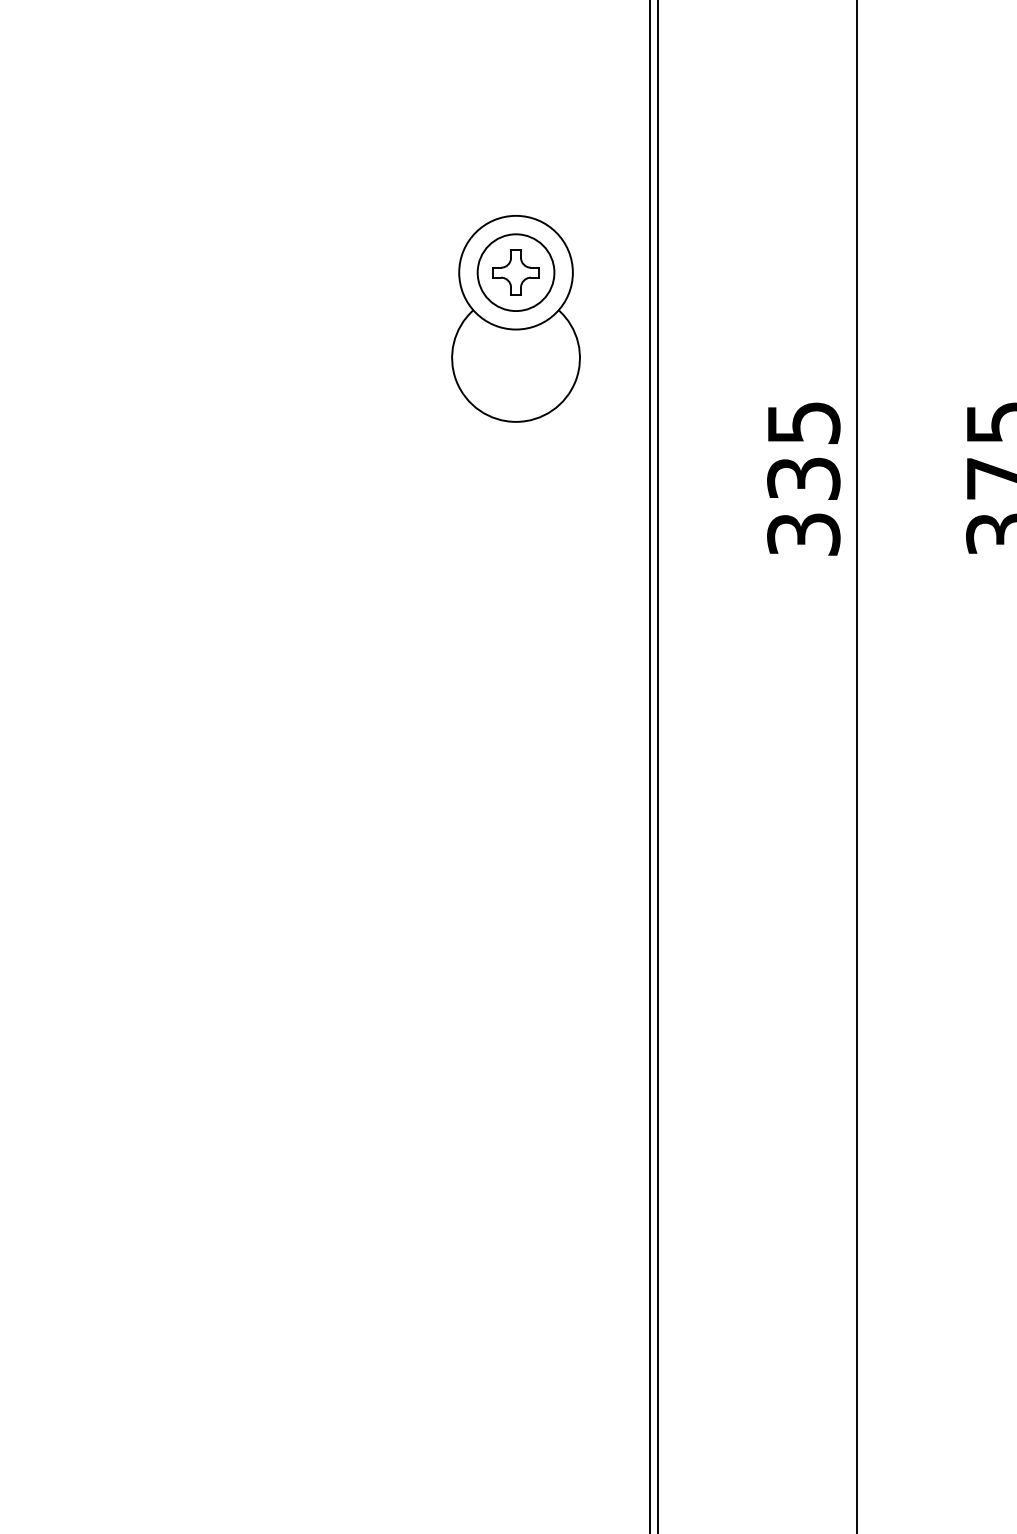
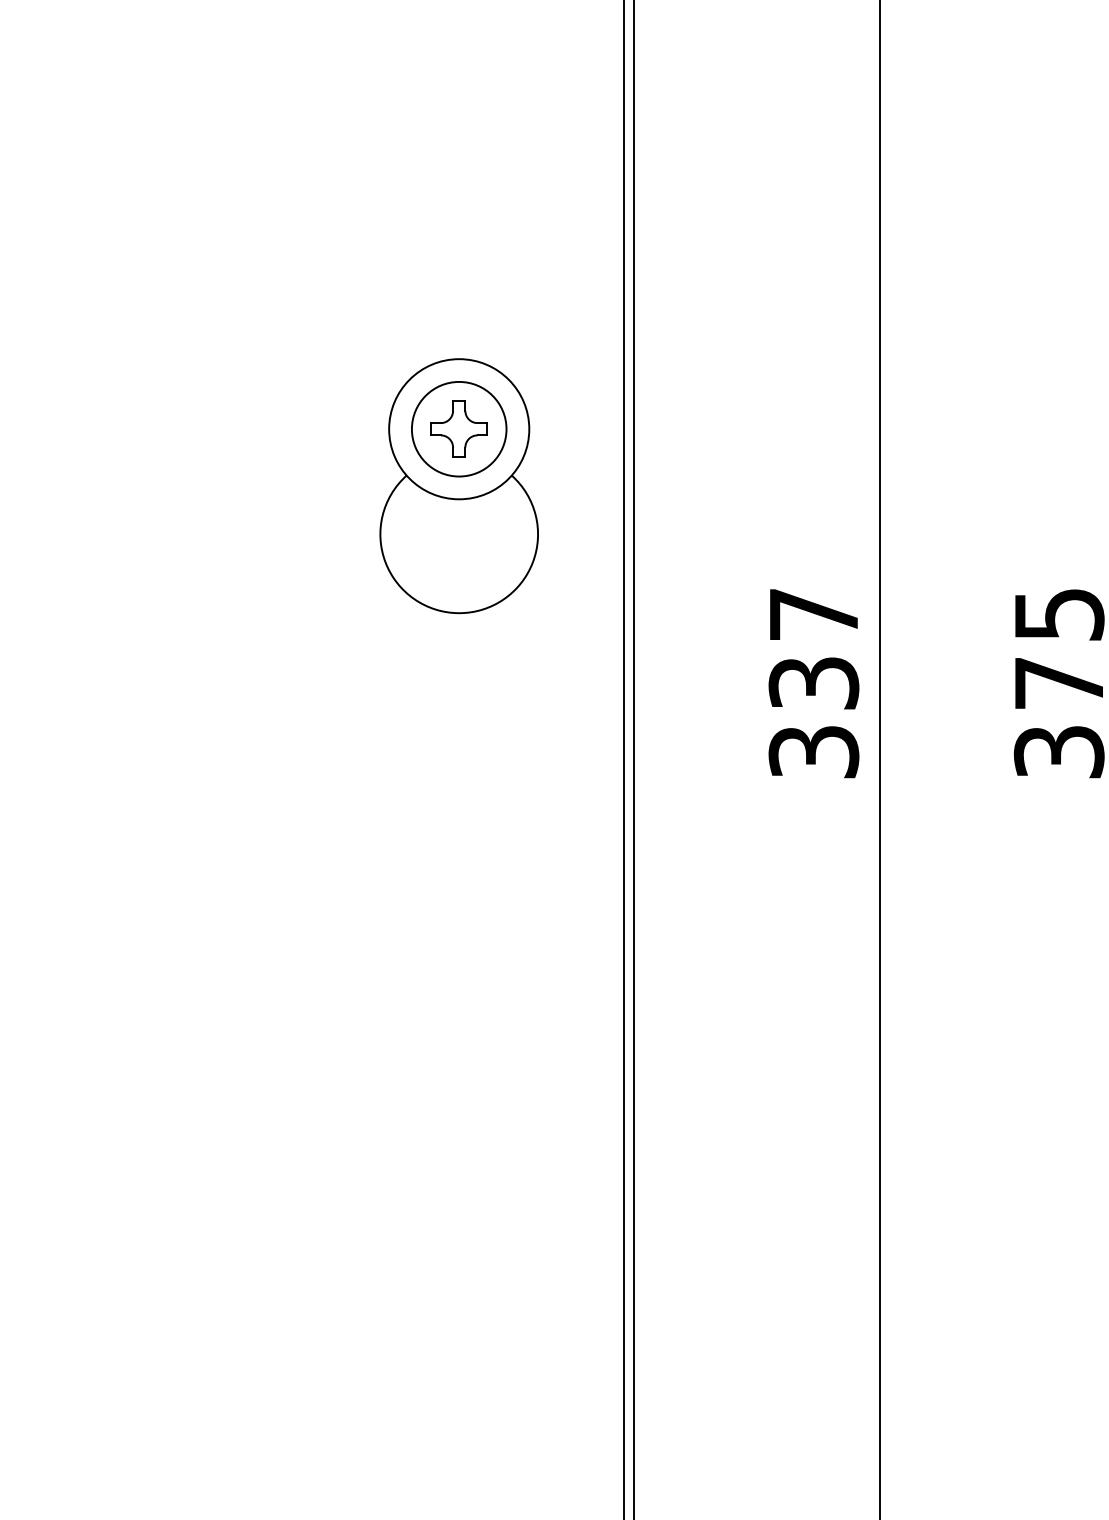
text: (804, 422) -> (814, 613), 335 -> 337

